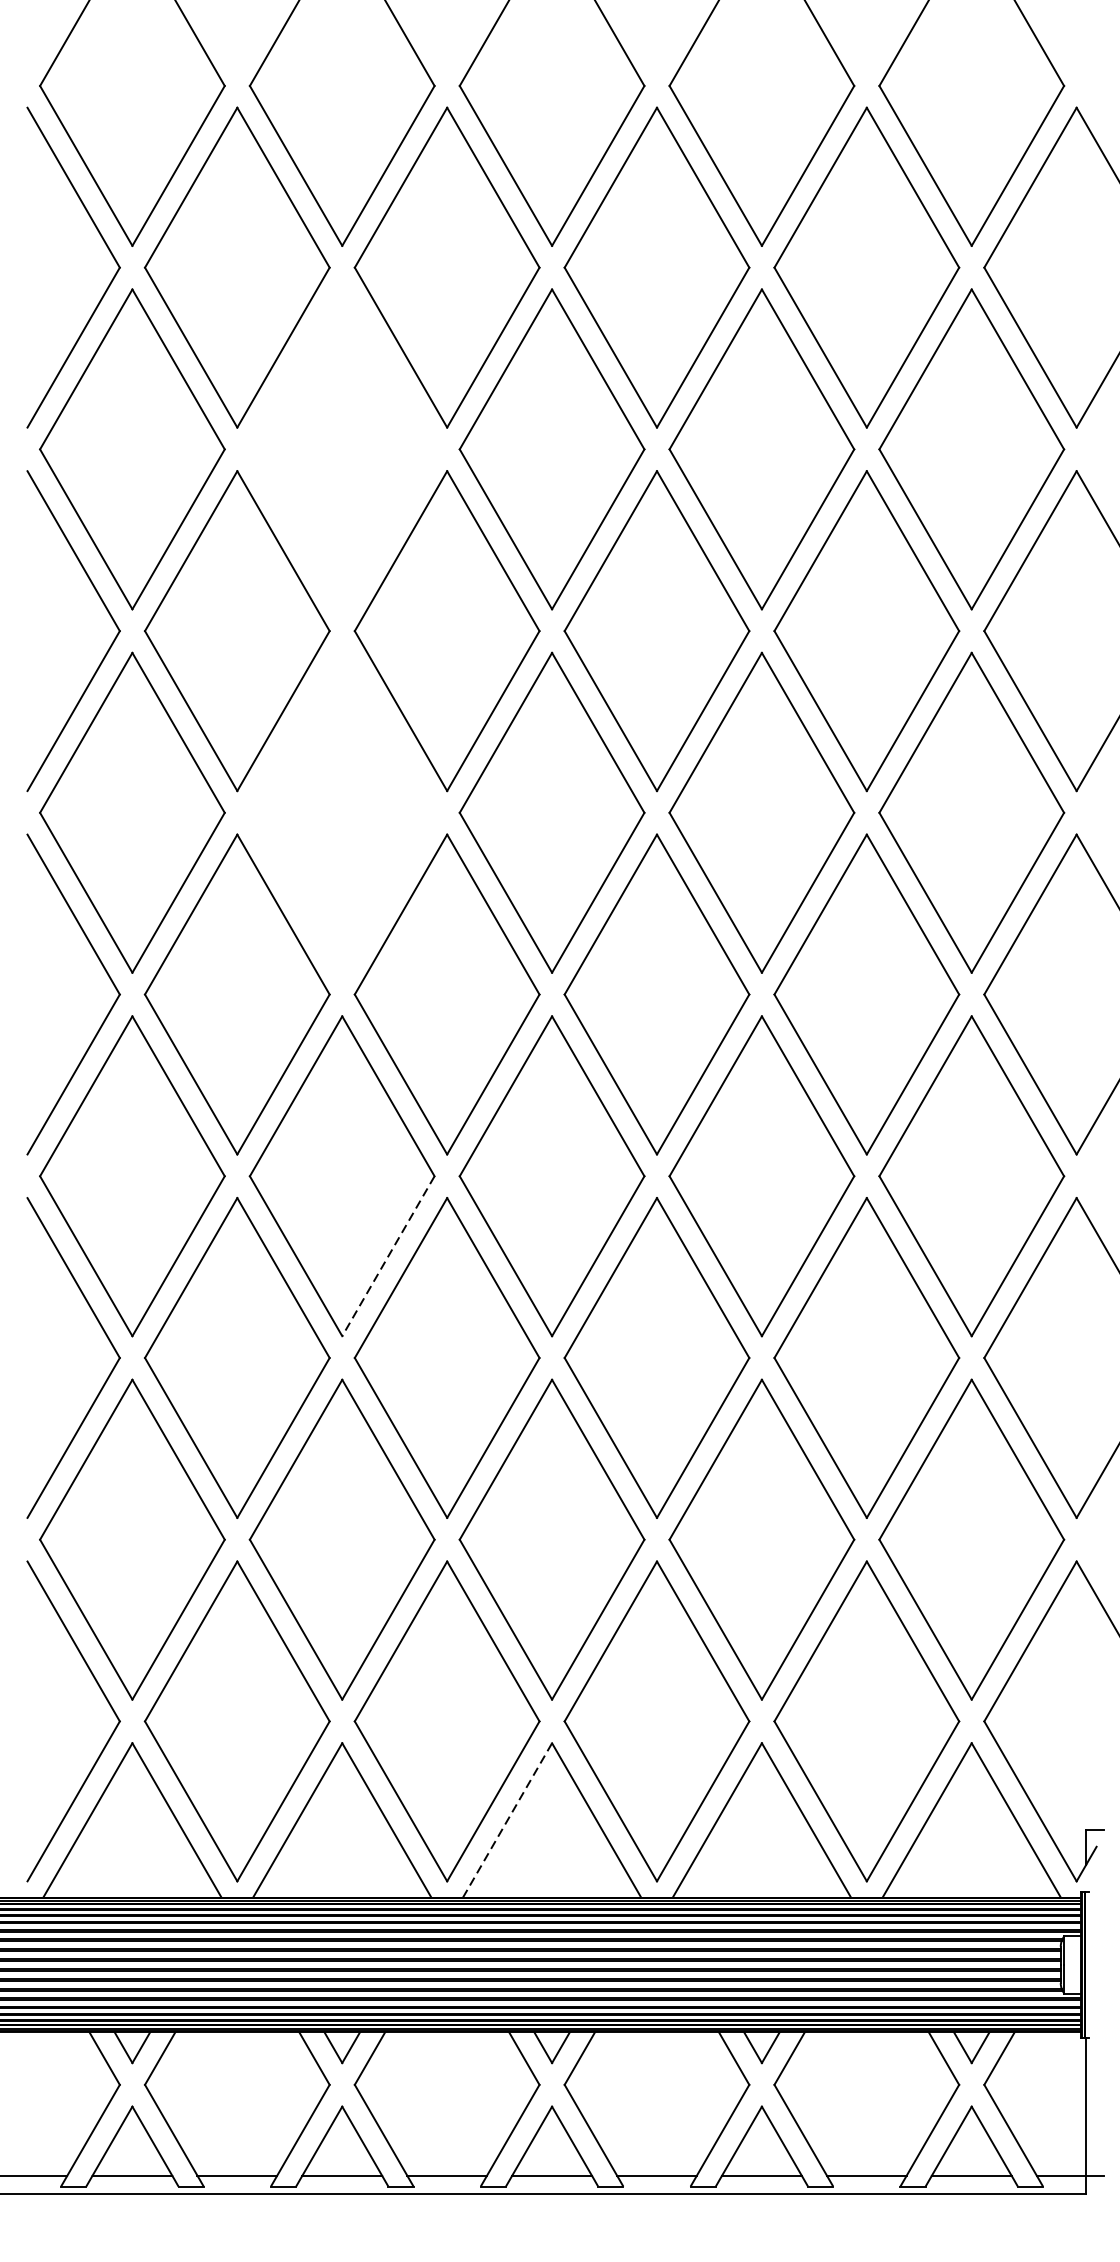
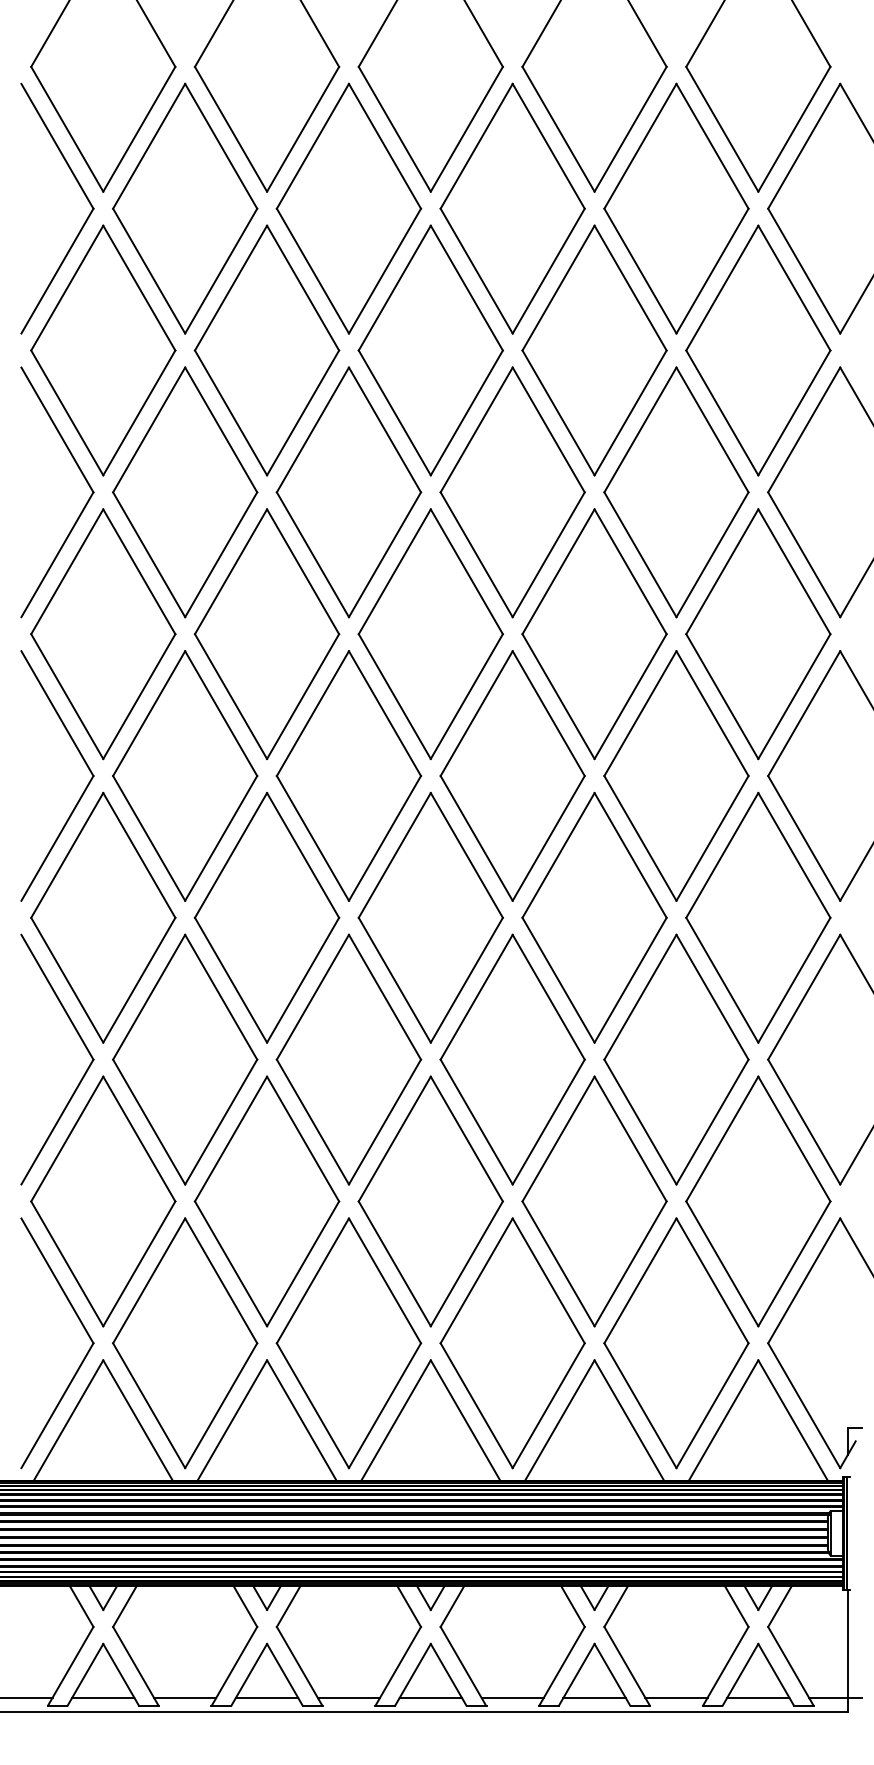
part: (341, 449) -> (266, 350), added
part: (341, 813) -> (266, 634), added
line: (387, 1256) -> (302, 980), dashed -> solid
line: (508, 1820) -> (396, 1420), dashed -> solid

